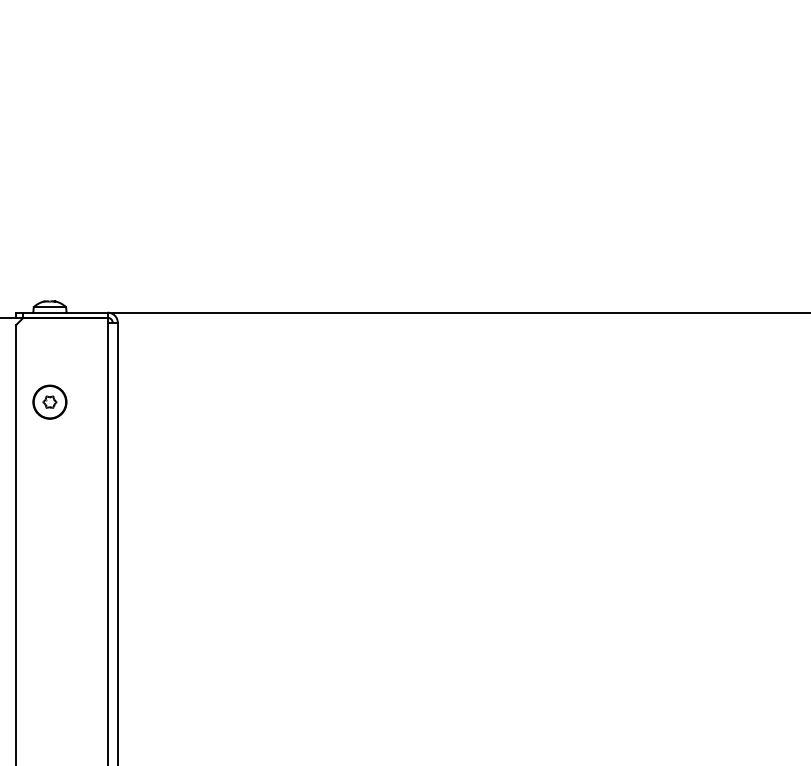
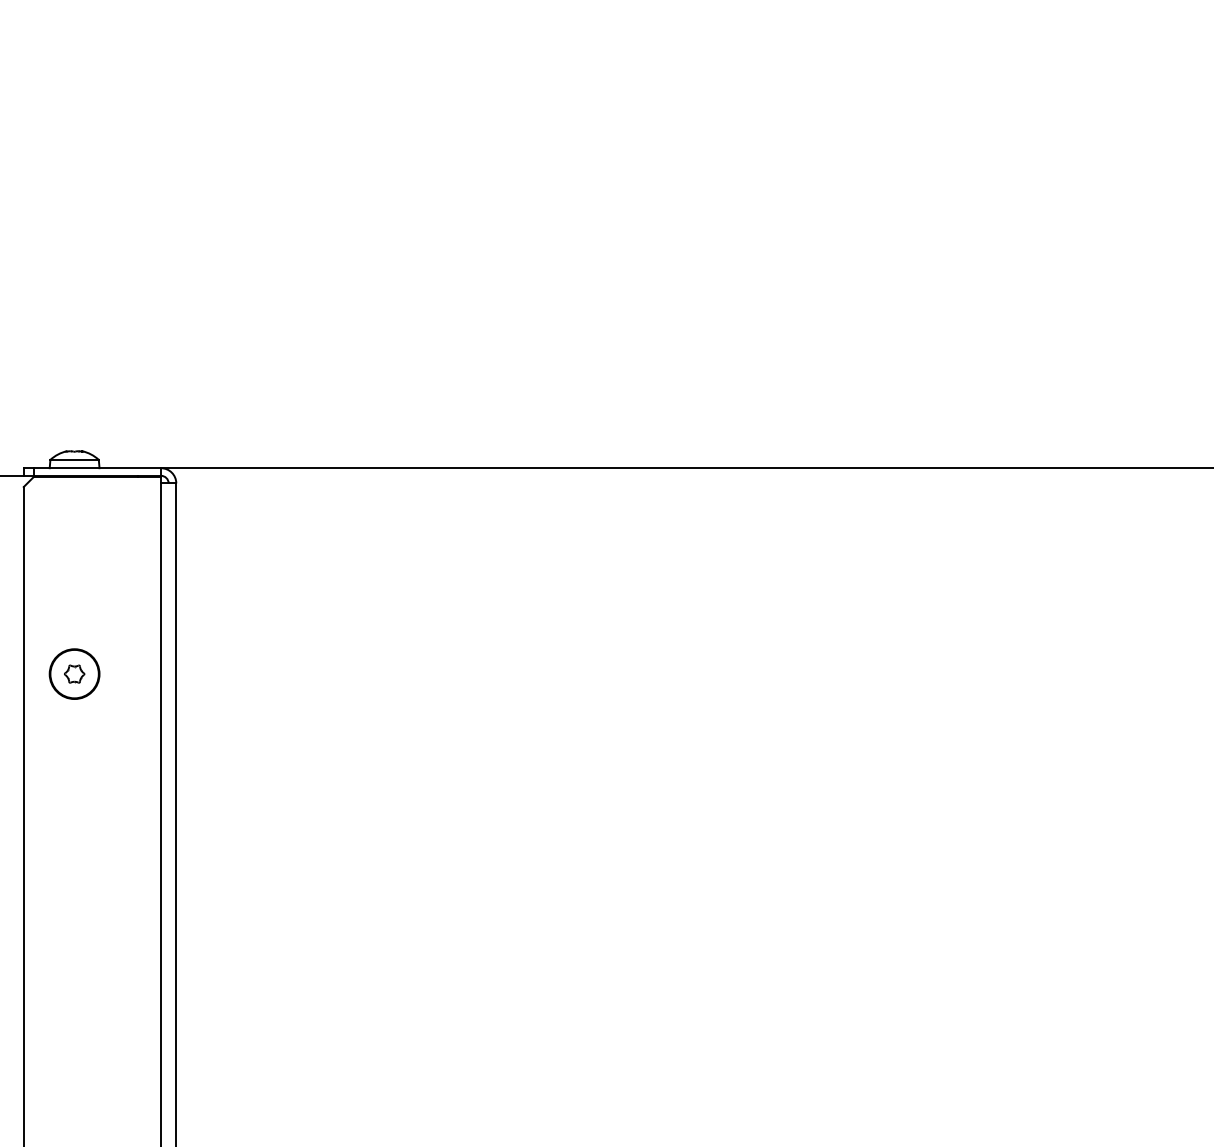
part: (49, 401) -> (73, 673), moved

